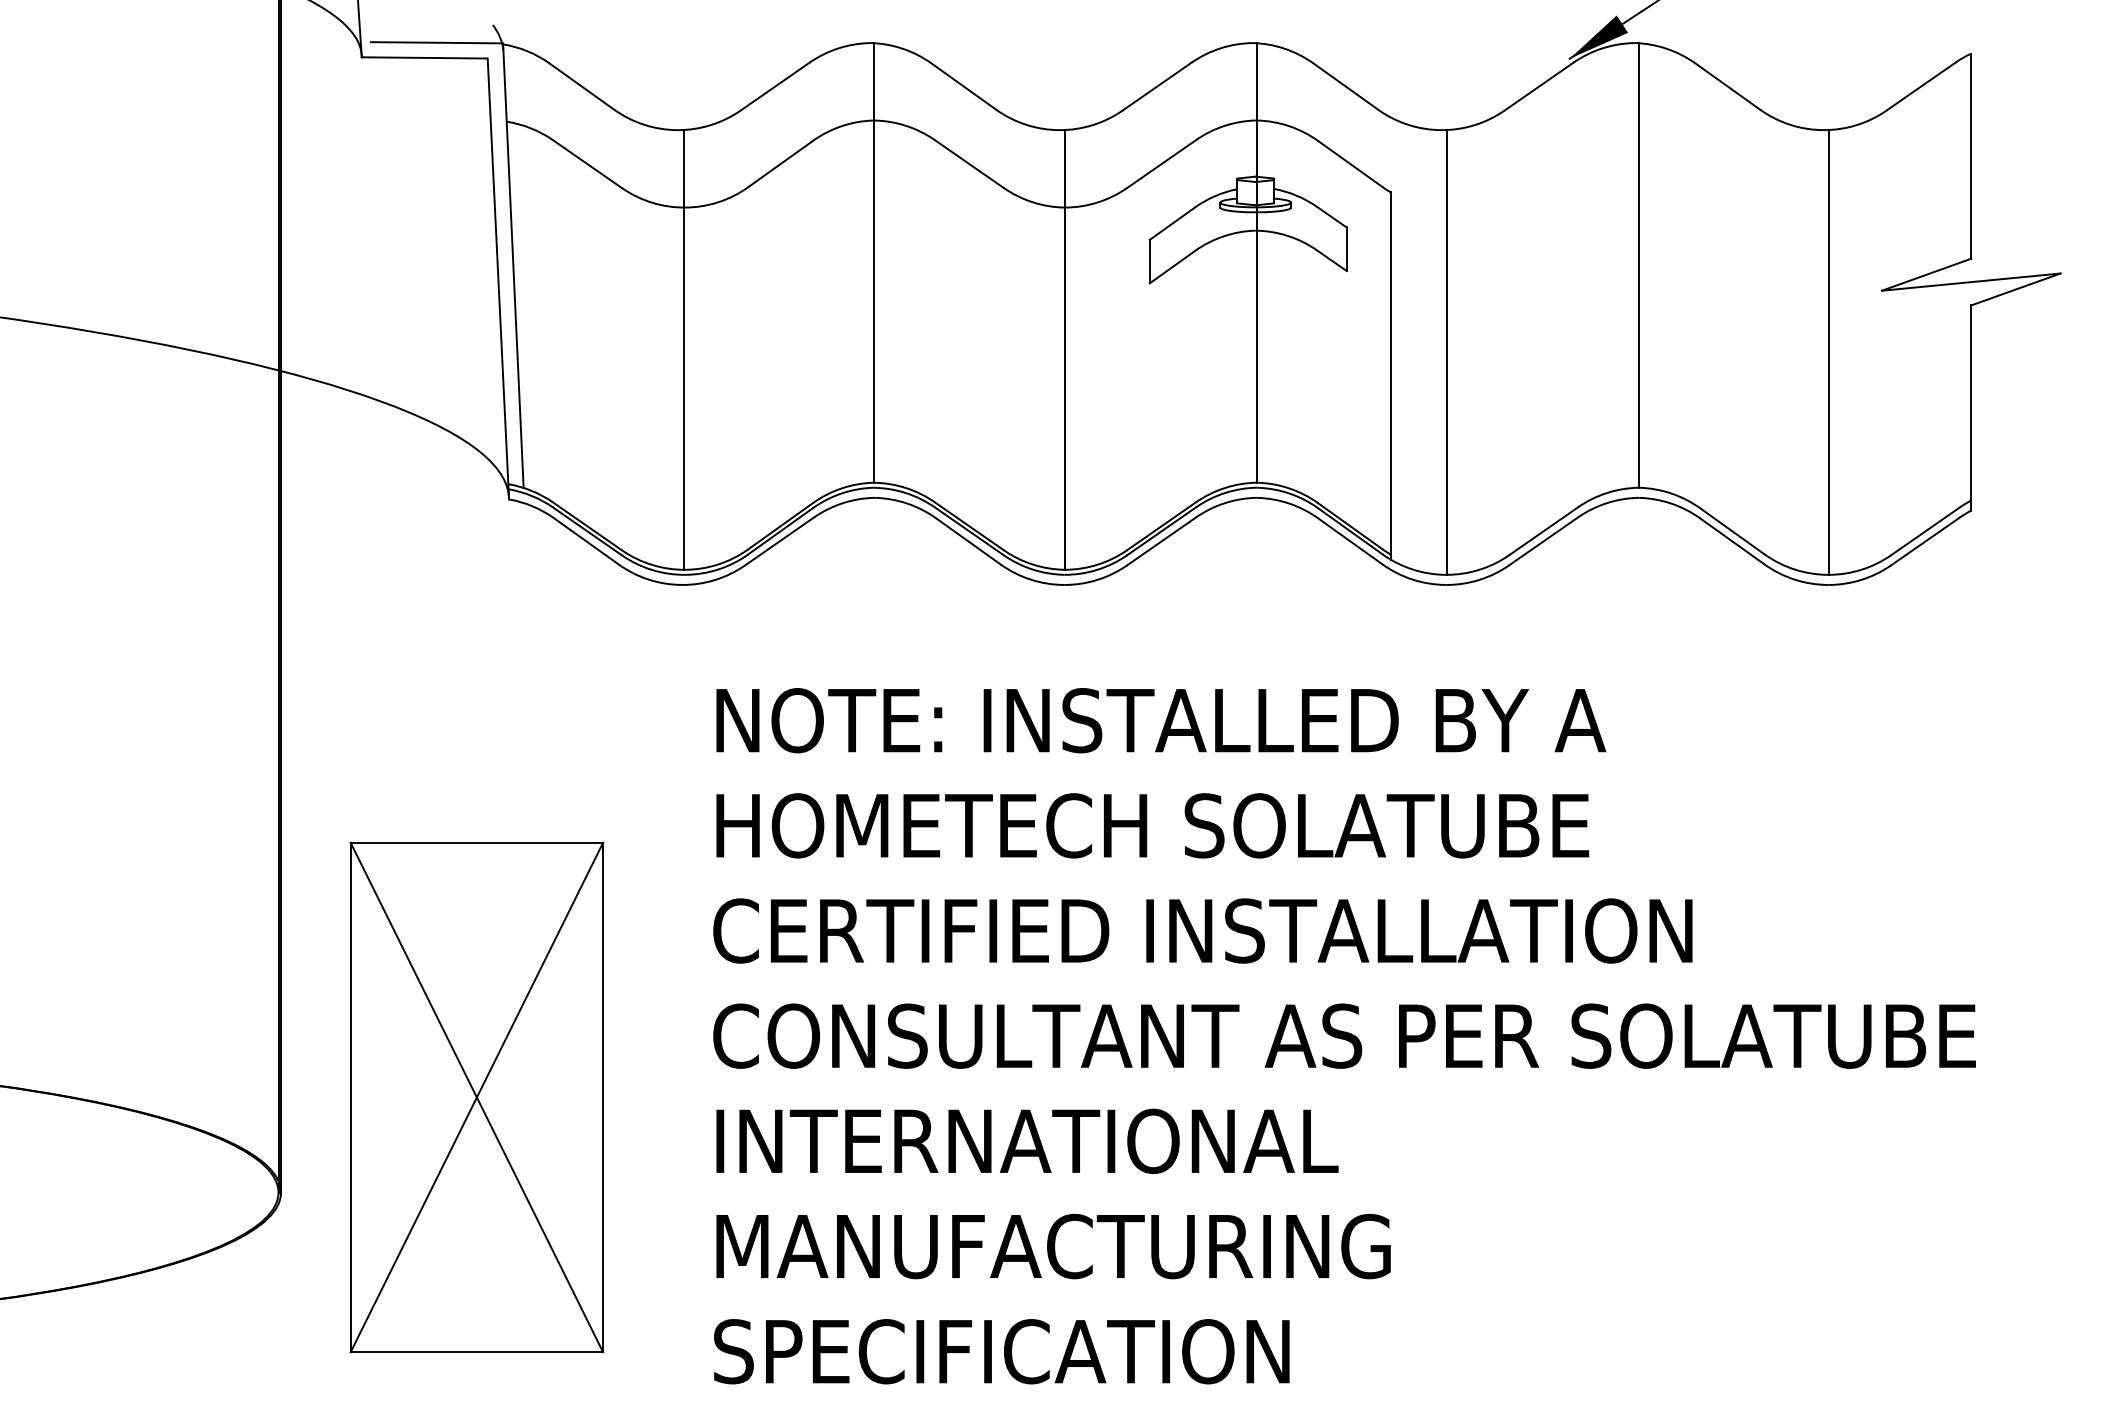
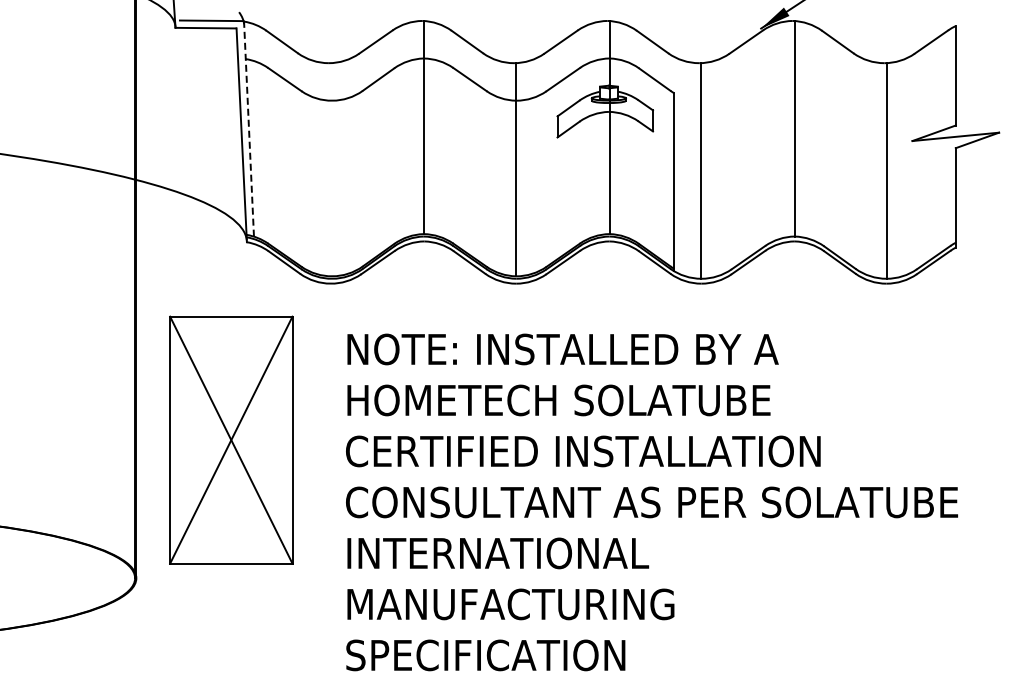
line: (514, 264) -> (249, 128), solid -> dashed
line: (683, 349) -> (331, 169), removed
part: (477, 1096) -> (231, 439), moved

